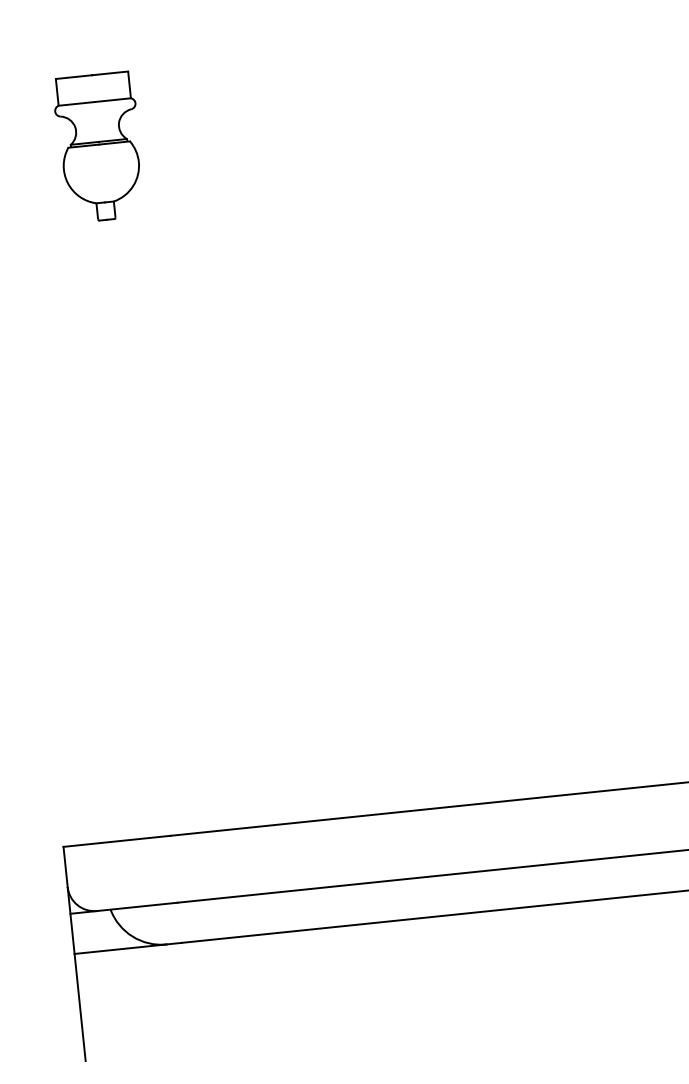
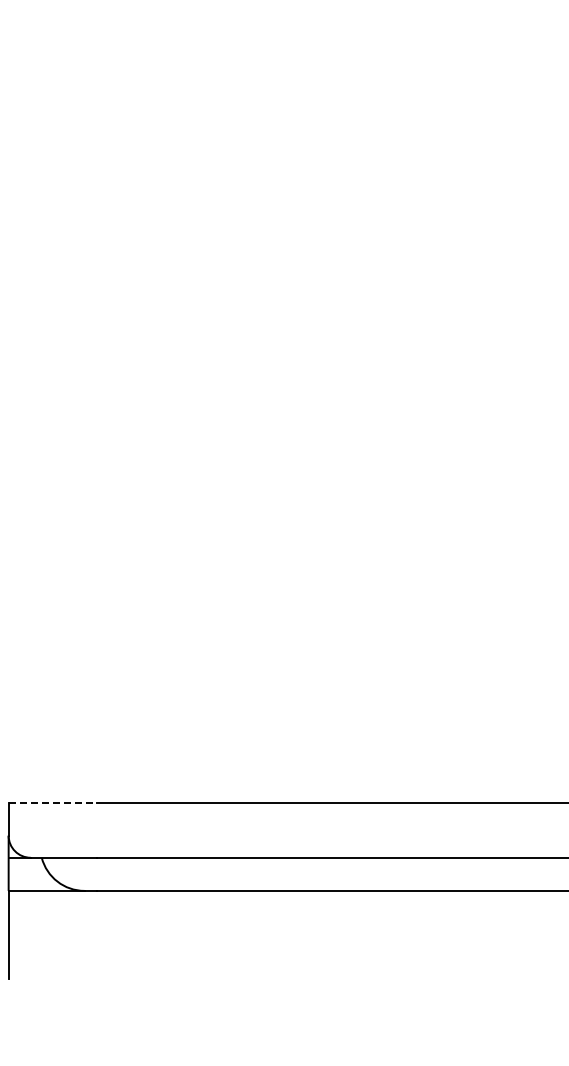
part: (98, 147) -> (96, 234), removed
line: (117, 841) -> (53, 802), solid -> dashed

